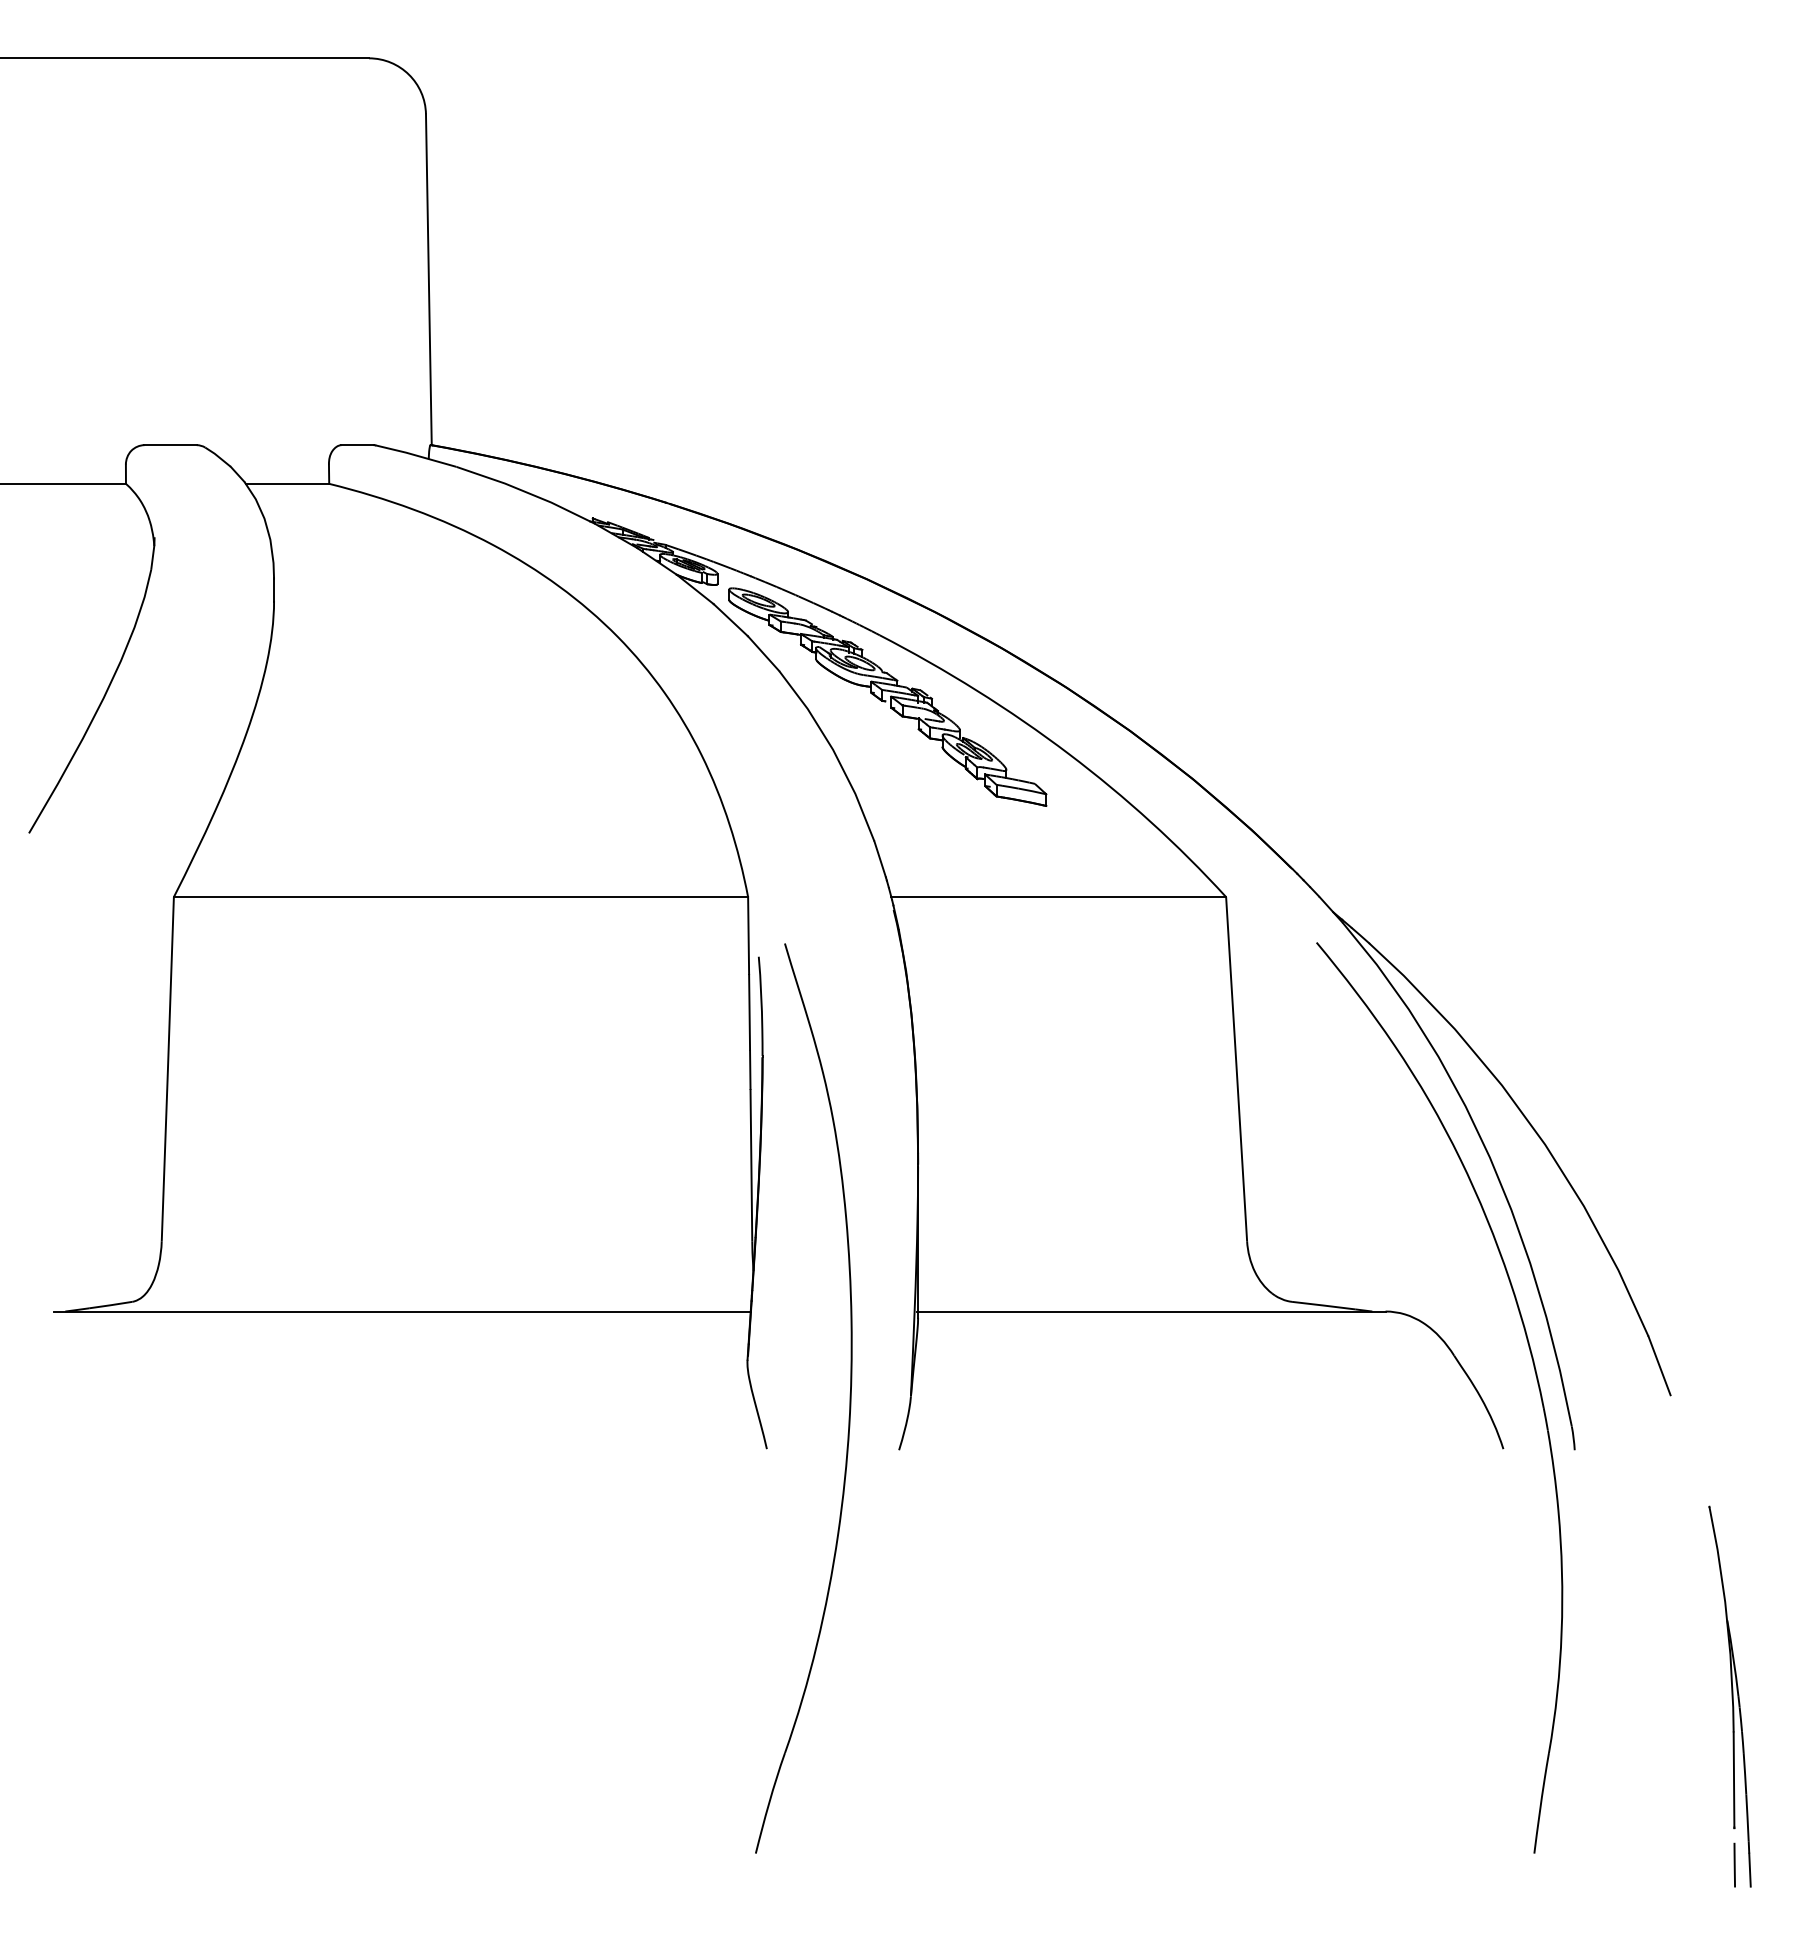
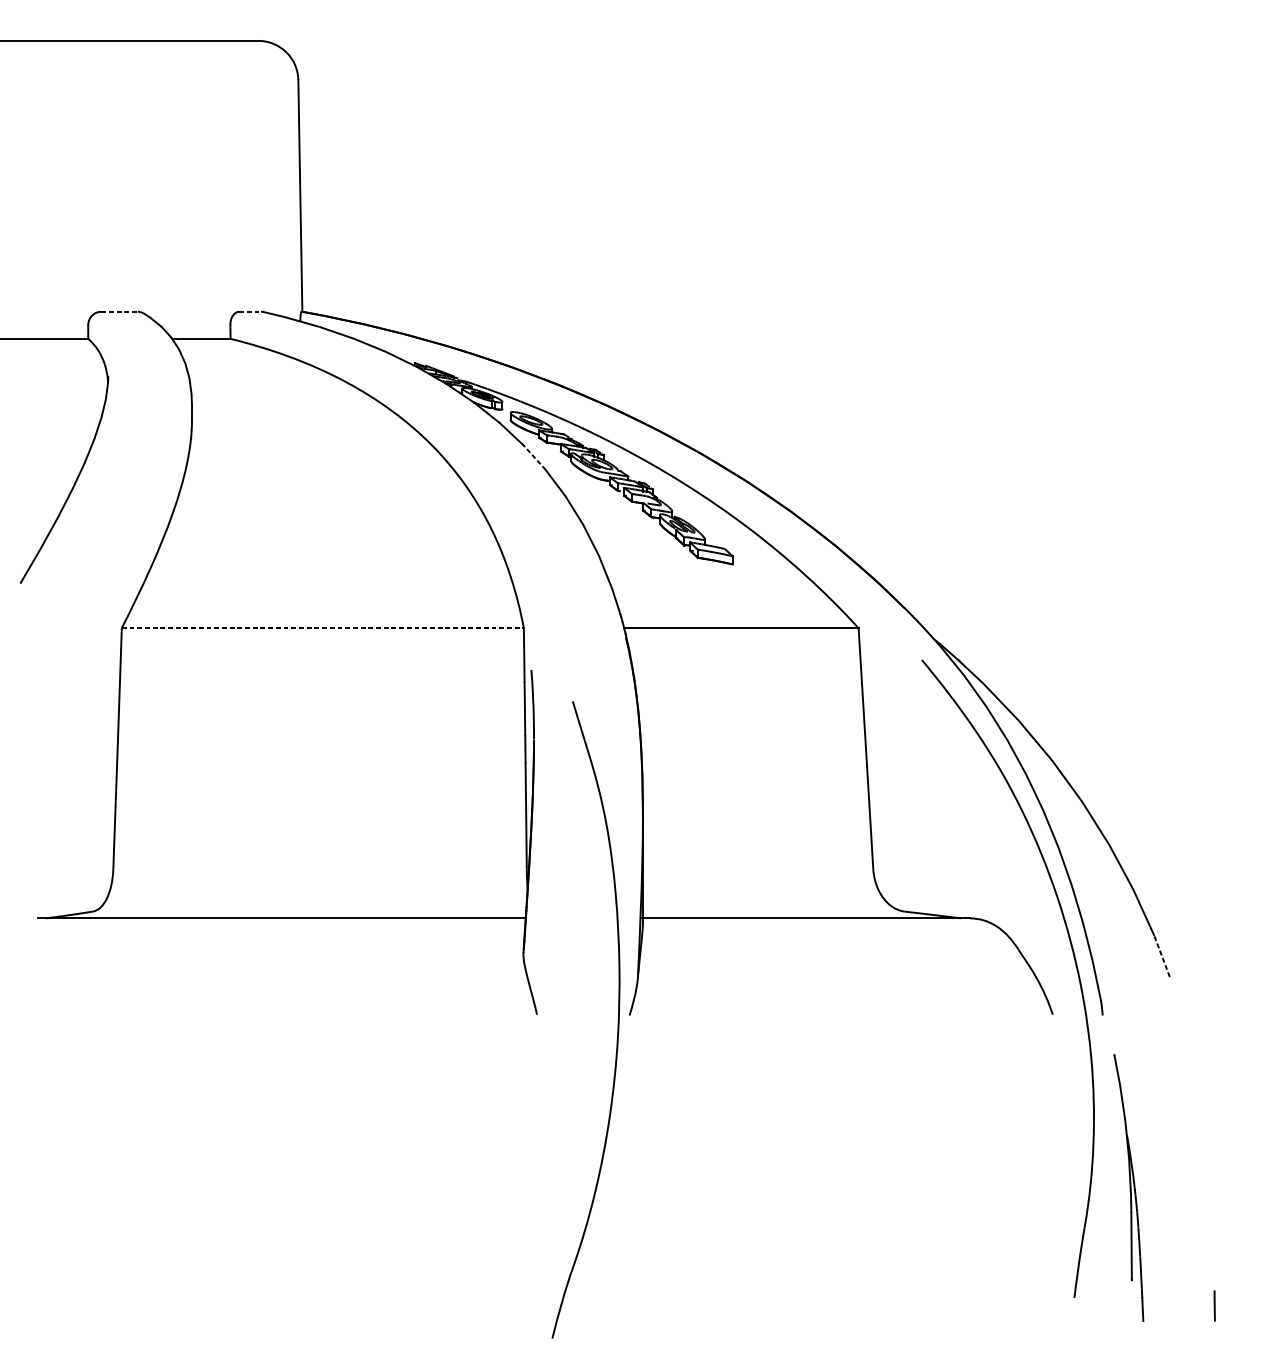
line: (171, 445) -> (120, 311), solid -> dashed
line: (358, 445) -> (251, 311), solid -> dashed
line: (763, 653) -> (534, 457), solid -> dashed
line: (461, 897) -> (323, 628), solid -> dashed
line: (1659, 1365) -> (1162, 956), solid -> dashed
part: (849, 1398) -> (617, 1019), moved
part: (1729, 1696) -> (1128, 1187), moved

